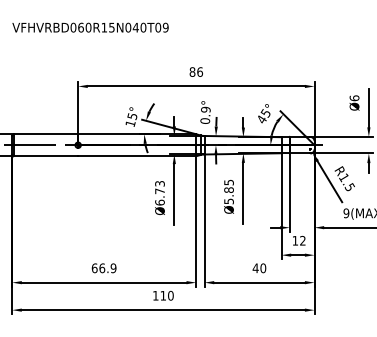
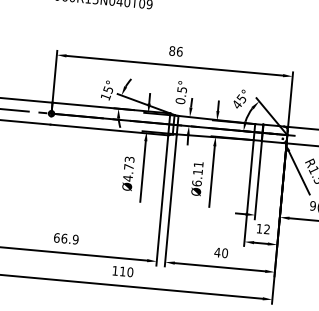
text: (205, 109) -> (181, 89), 0.9° -> 0.5°
text: (228, 191) -> (197, 173), Ø5.85 -> Ø6.11
text: (159, 202) -> (127, 178), Ø6.73 -> Ø4.73

